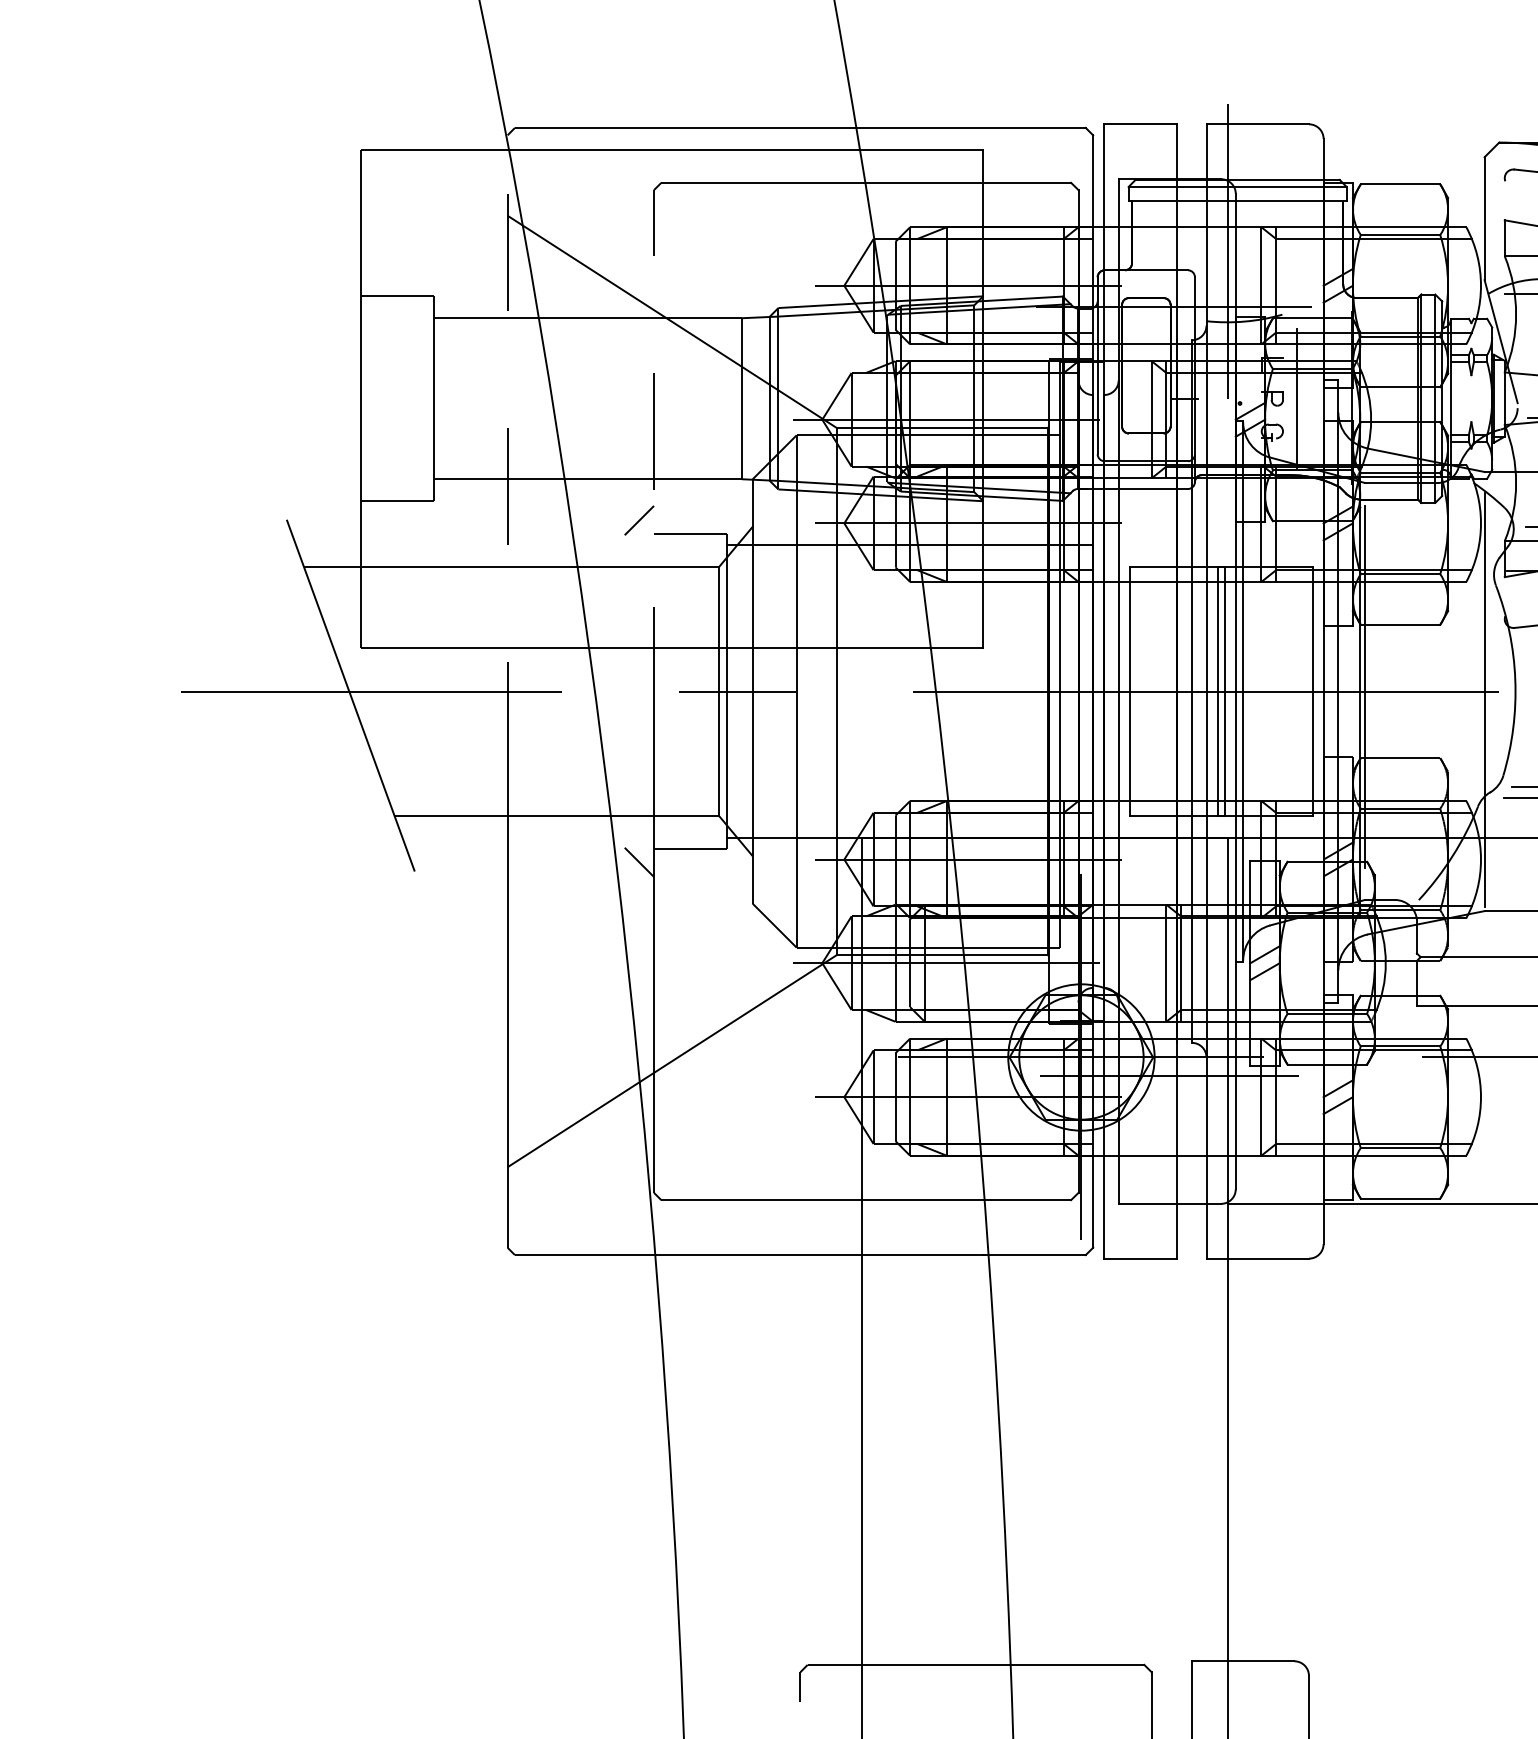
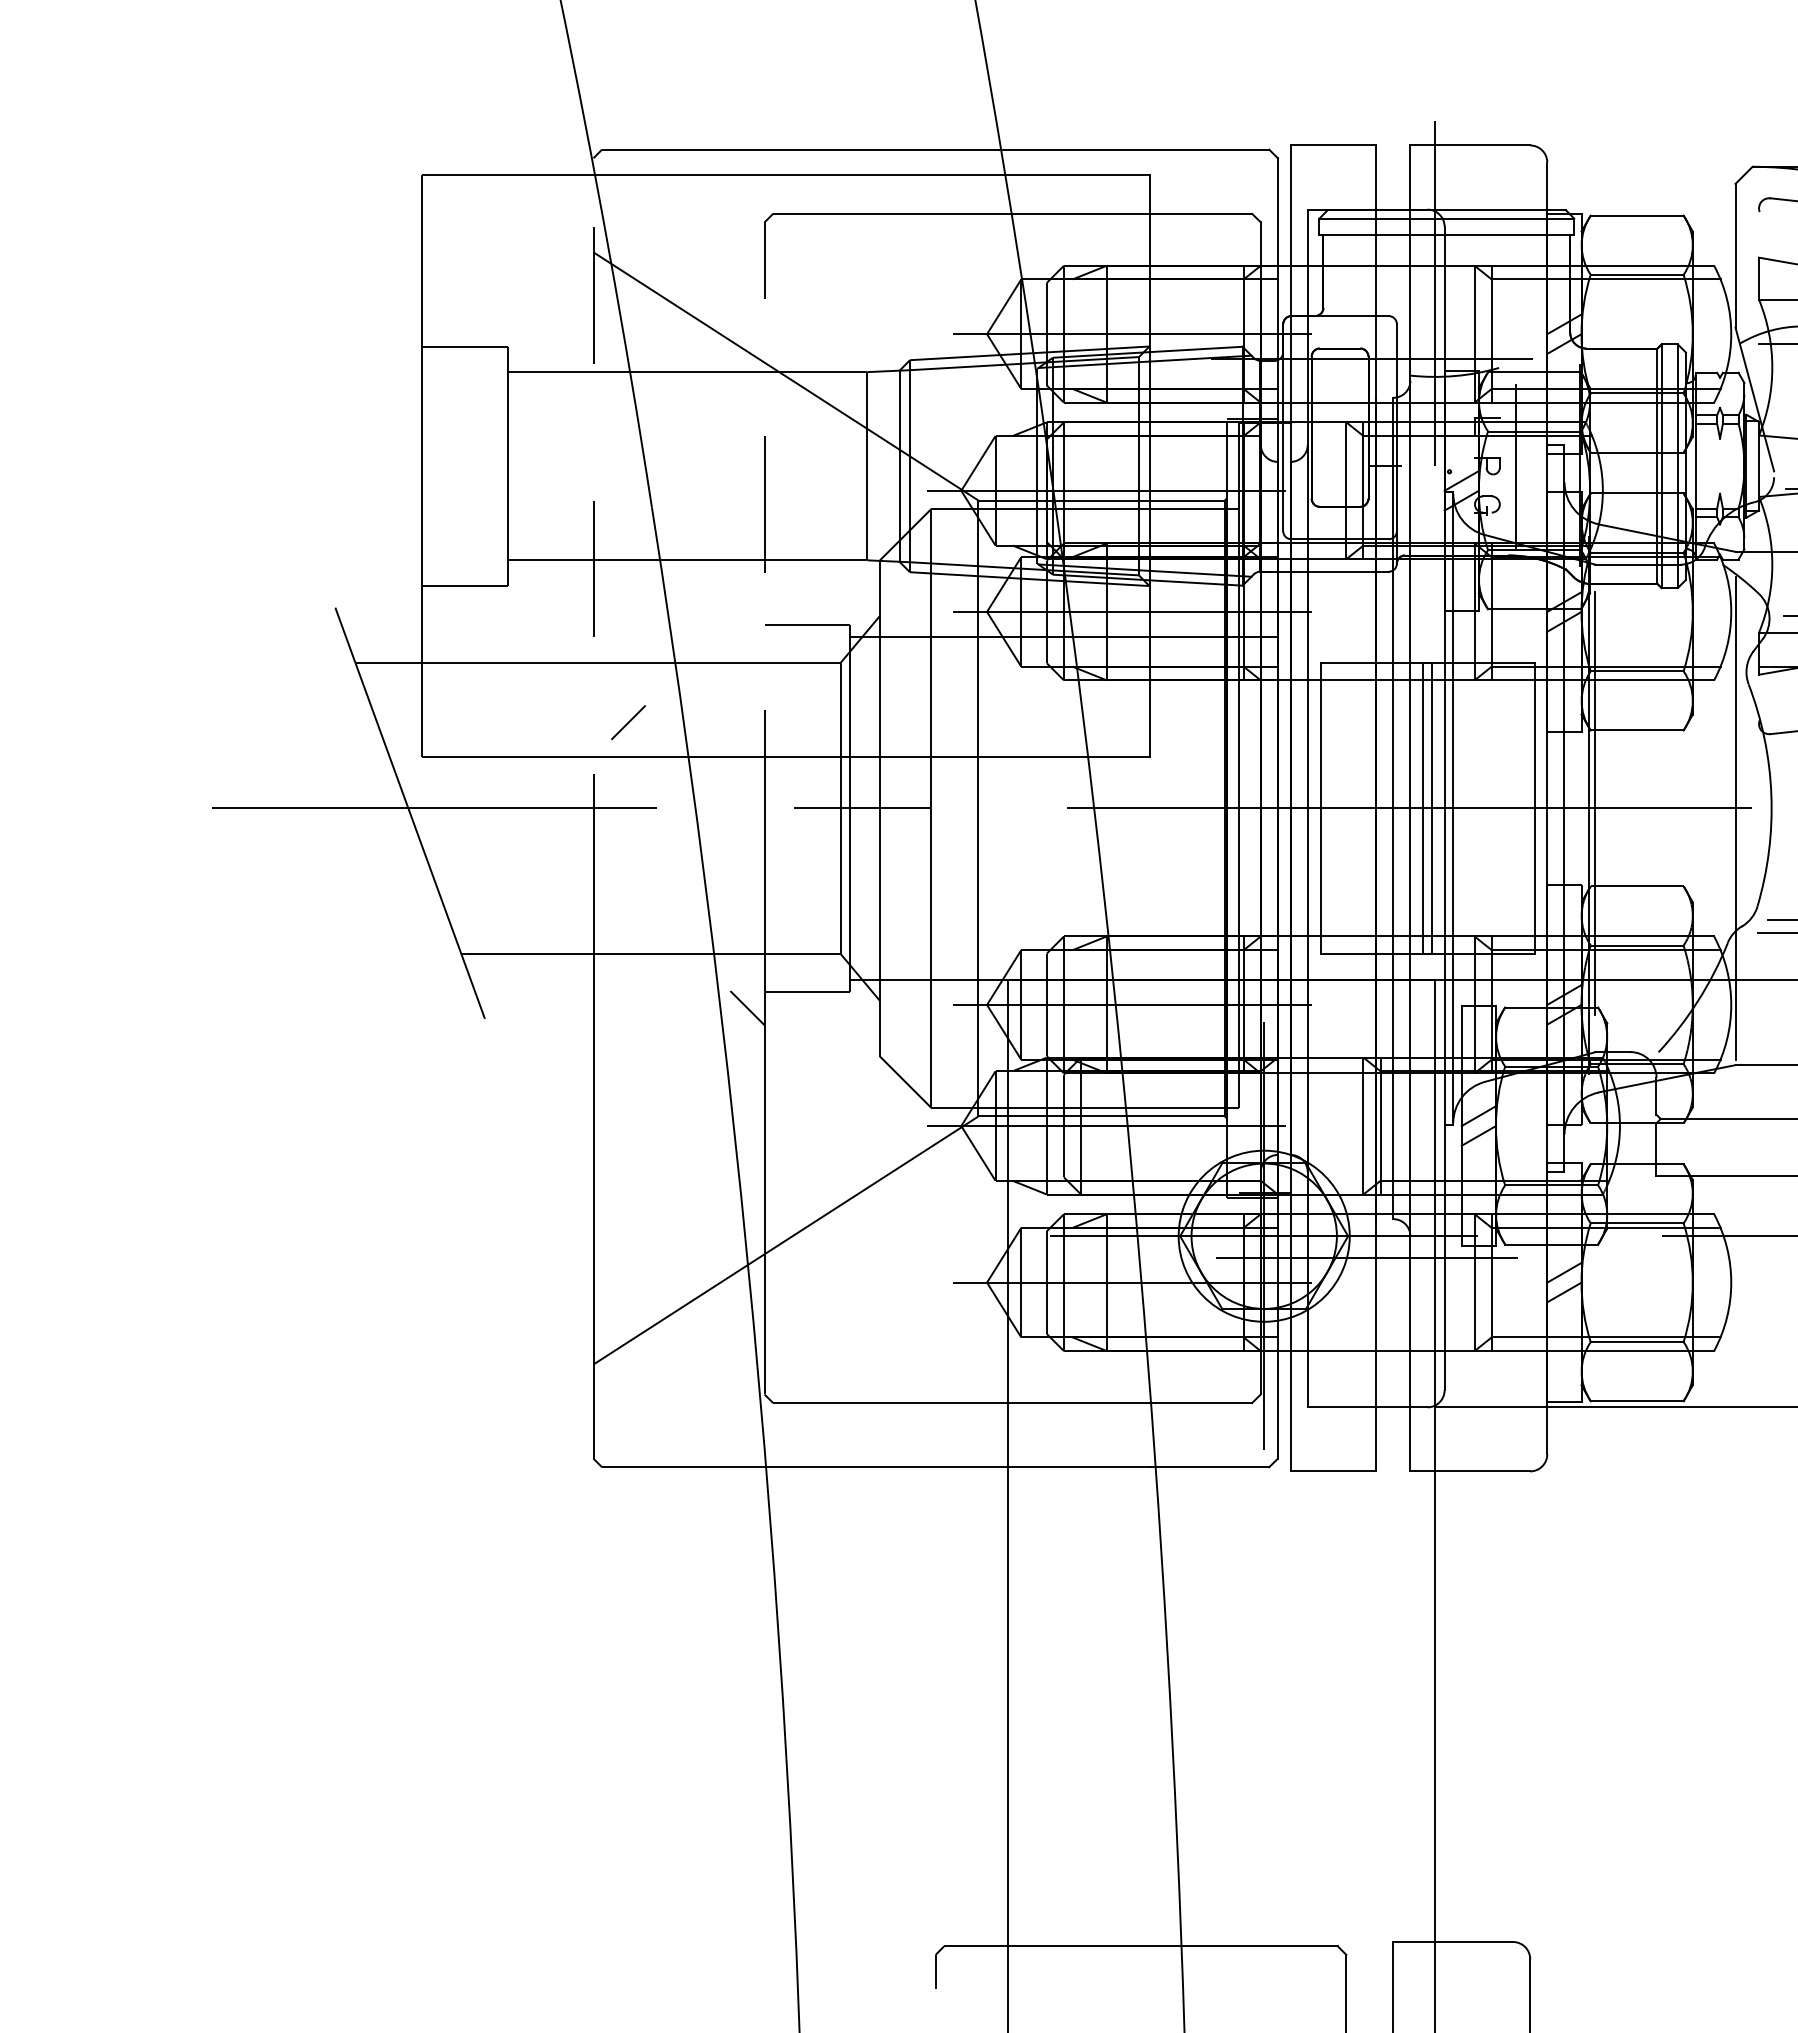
line: (639, 520) -> (628, 722), moved

